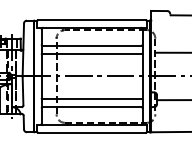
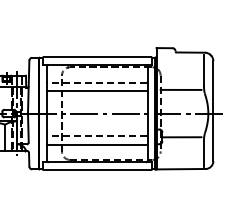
line: (91, 45) -> (96, 82), solid -> dashed
line: (91, 99) -> (96, 136), solid -> dashed

